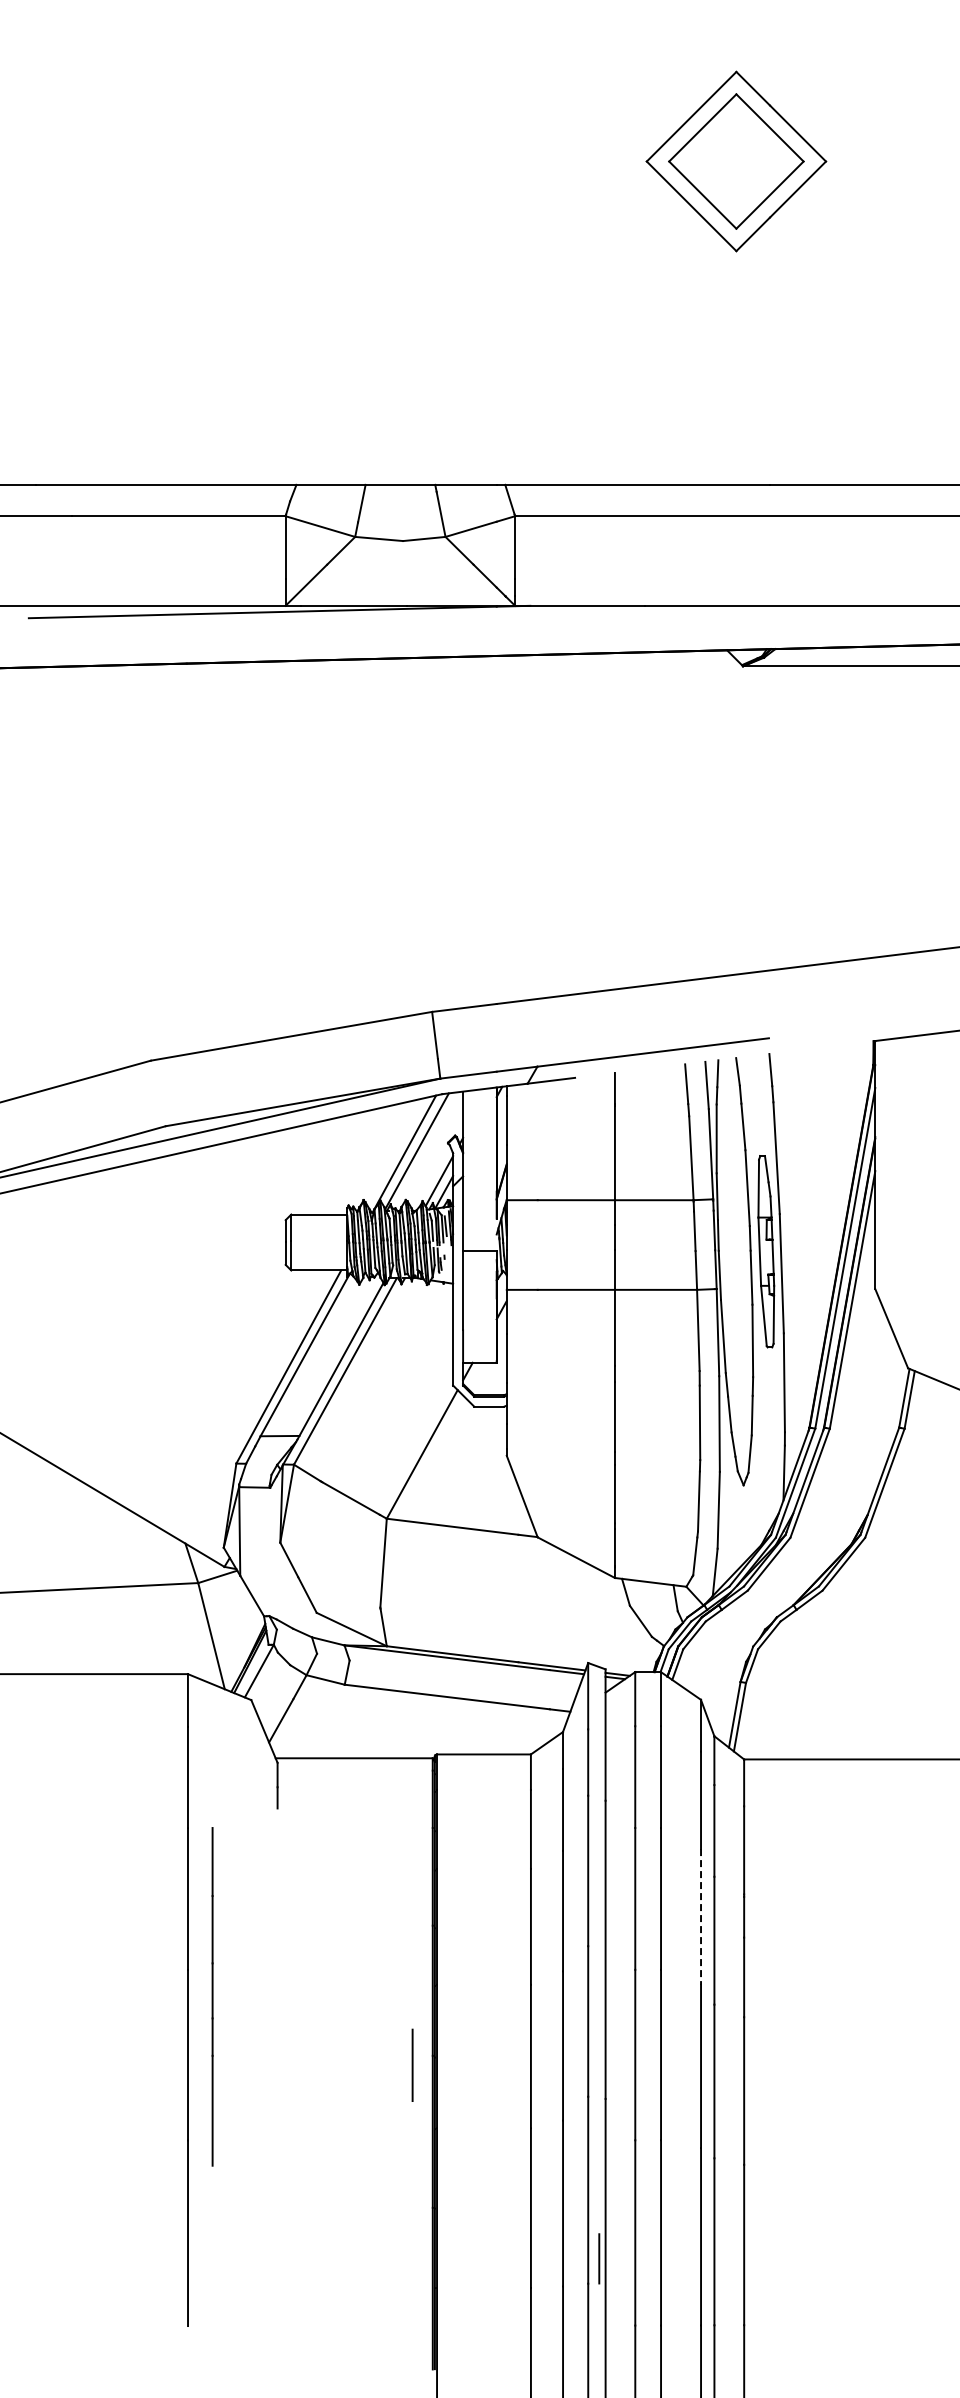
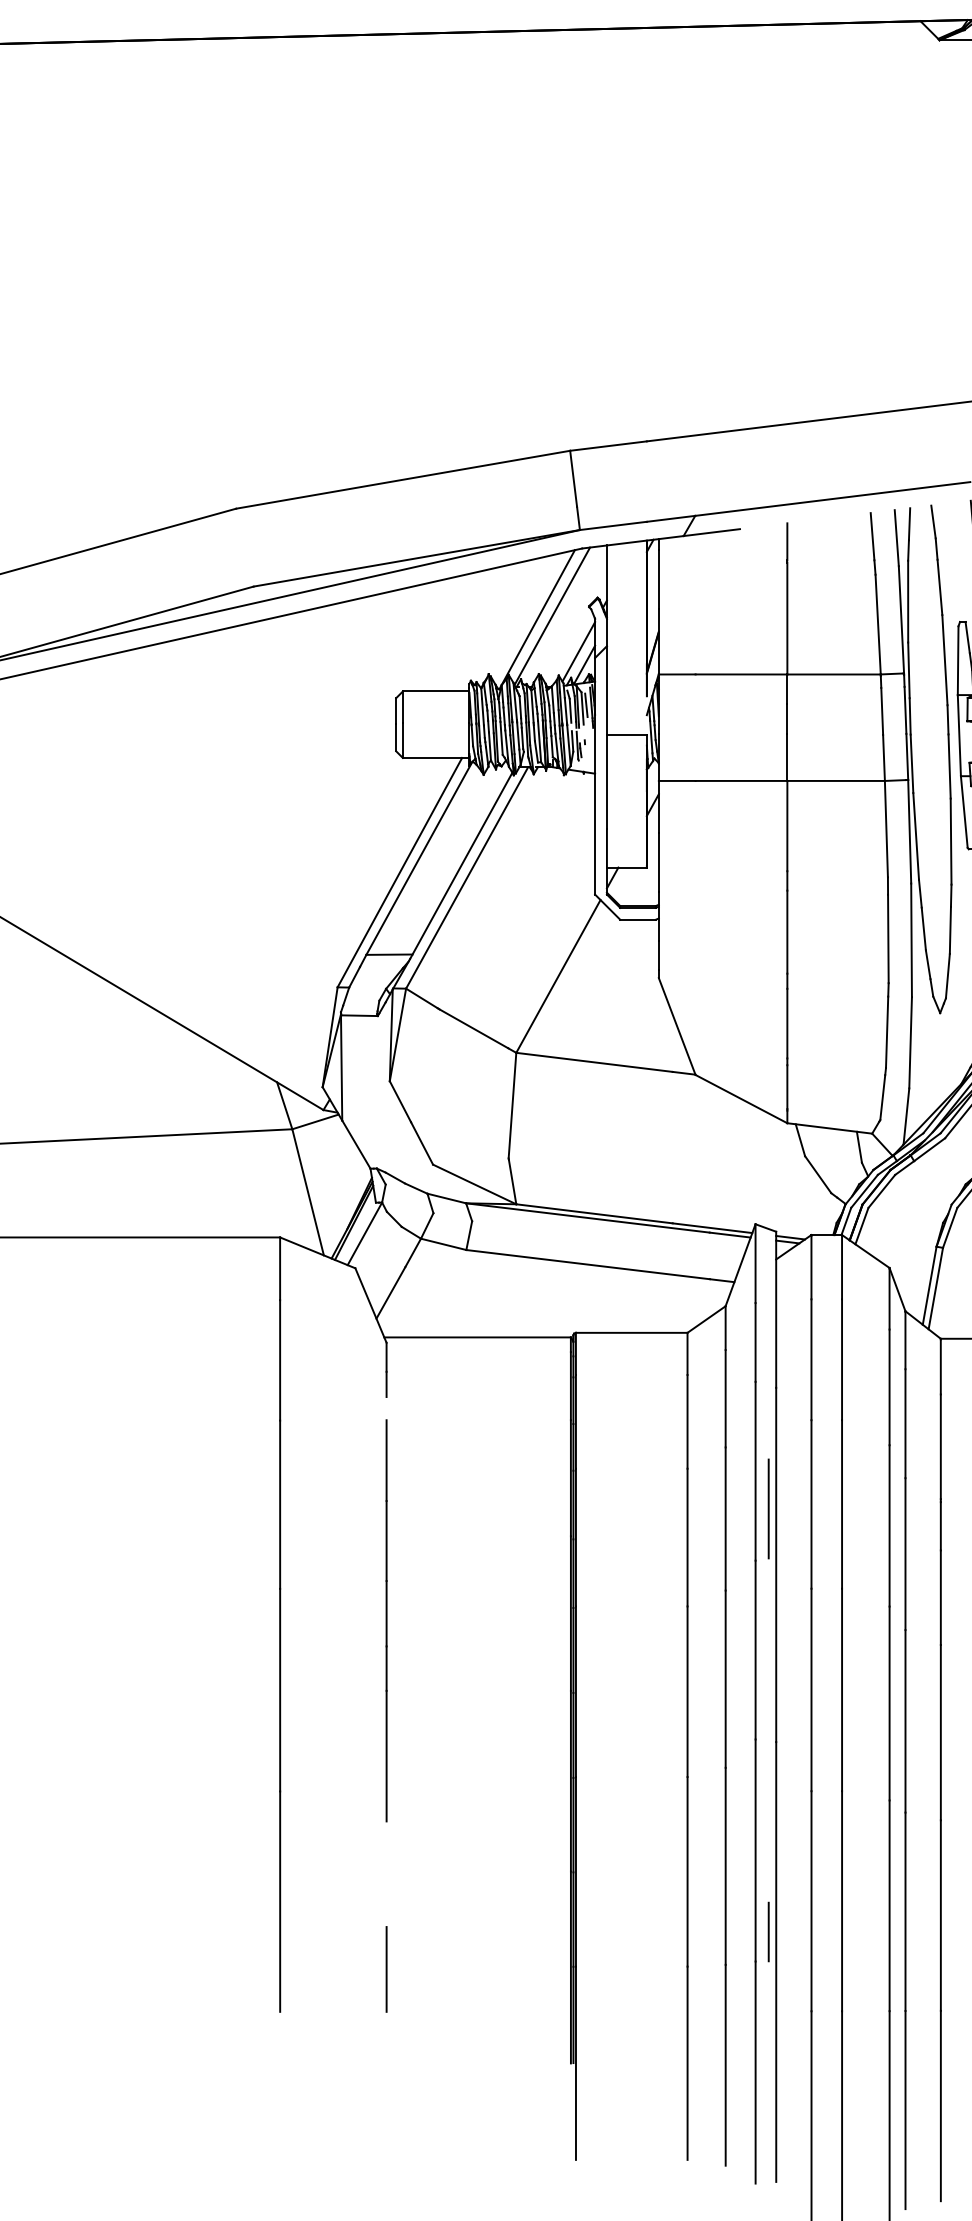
line: (599, 1902) -> (768, 1508), added
line: (701, 1916) -> (890, 1525), dashed -> solid
line: (212, 1996) -> (386, 1620), moved
line: (412, 2064) -> (386, 1968), moved

